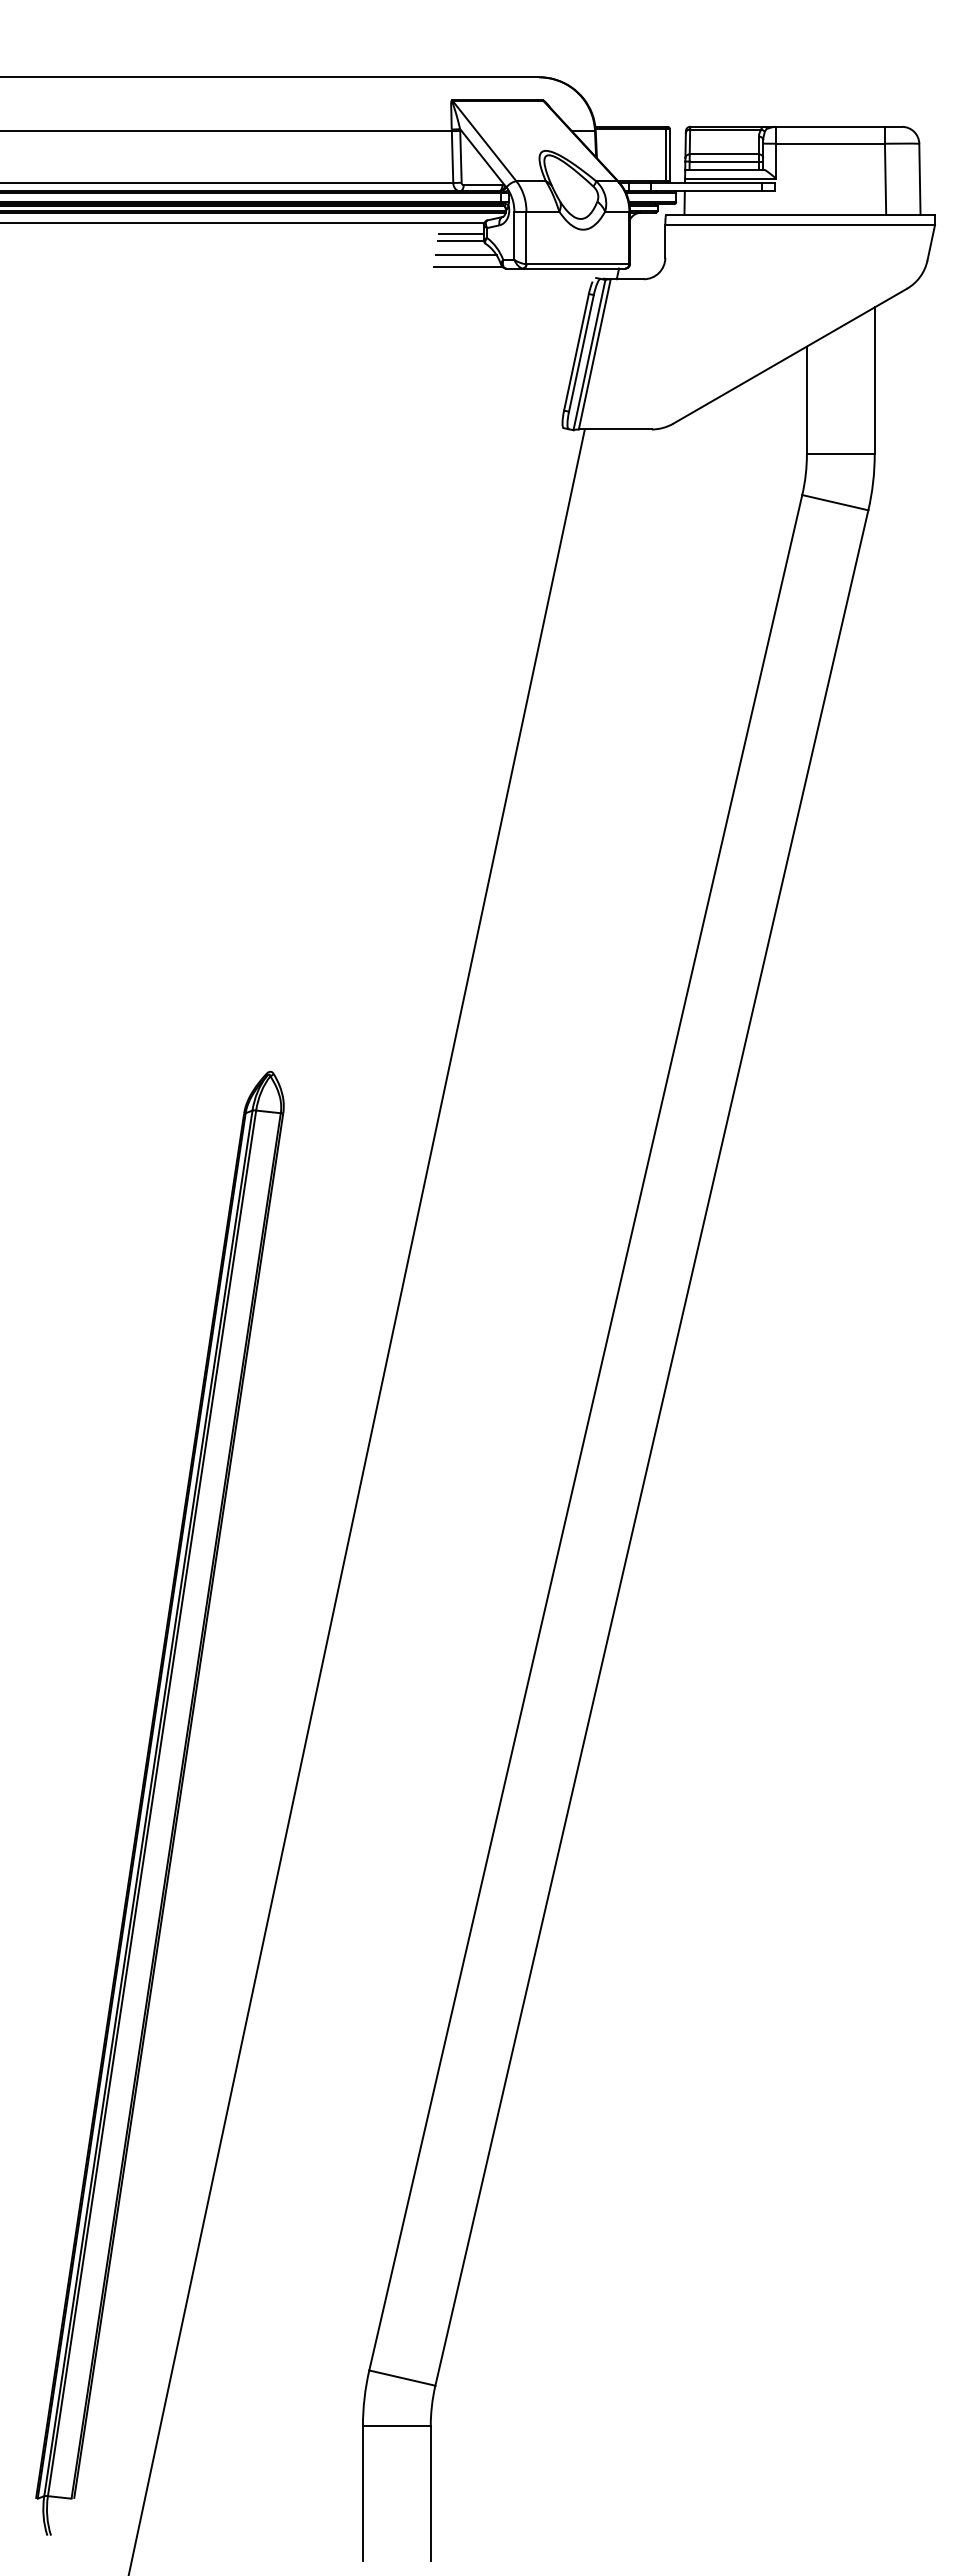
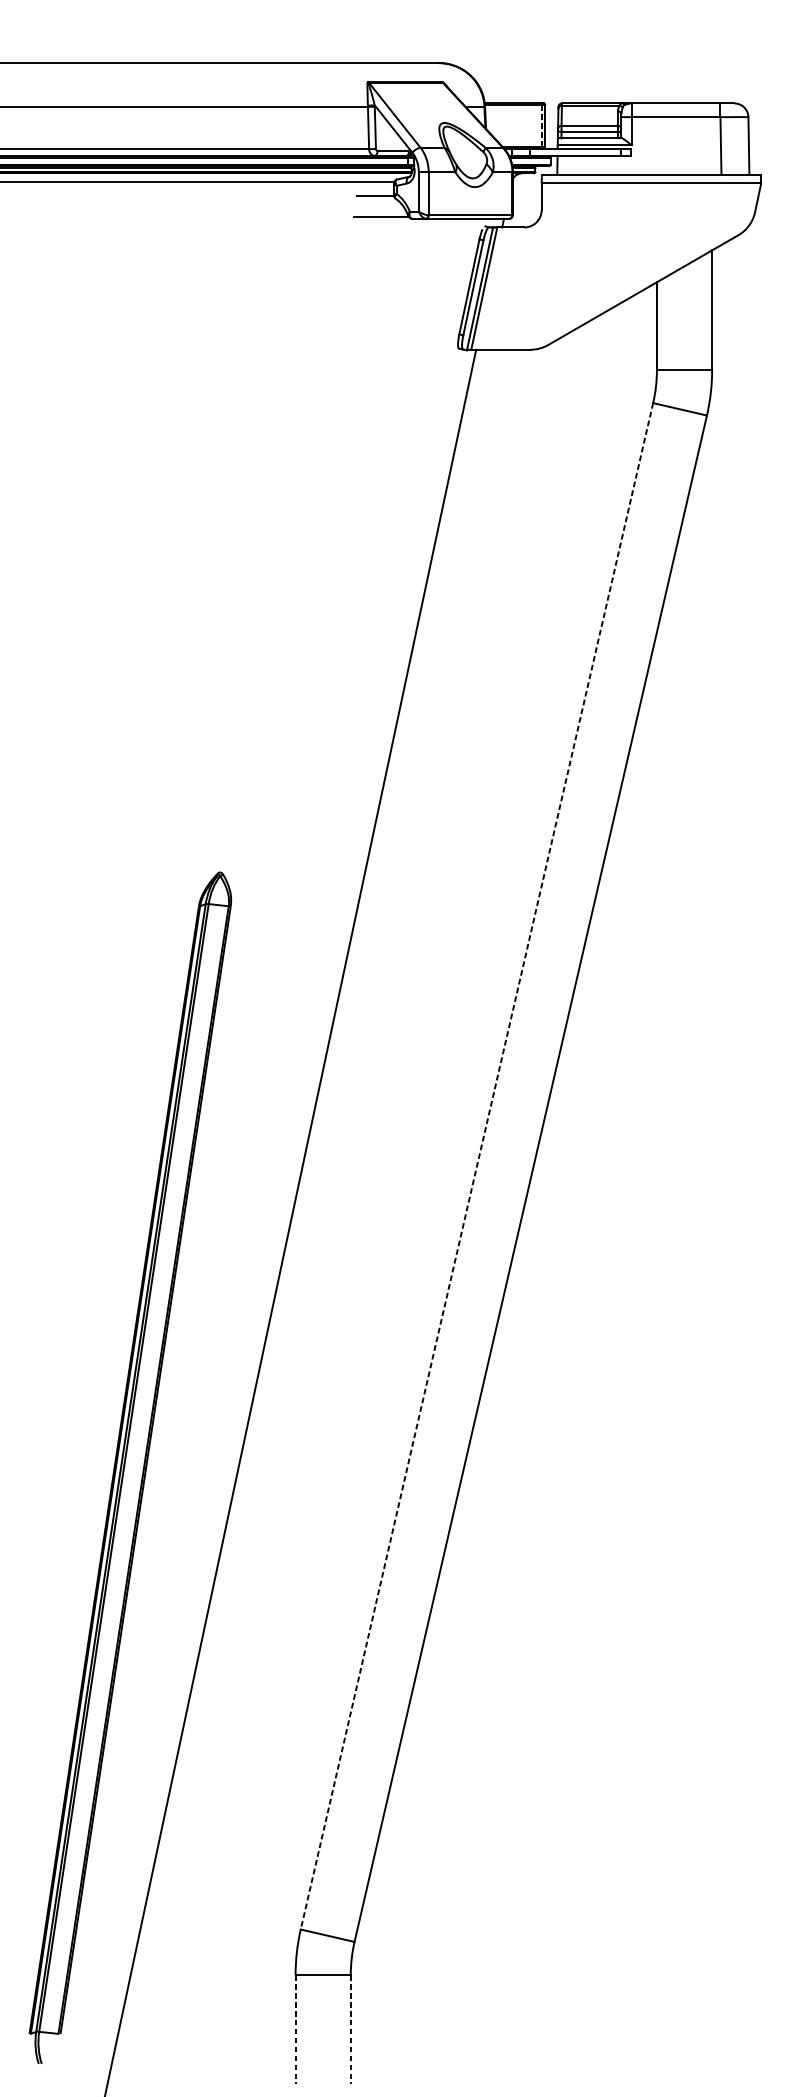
line: (665, 154) -> (541, 125), solid -> dashed
line: (461, 234) -> (375, 191), removed
line: (466, 255) -> (379, 208), removed
line: (585, 1433) -> (476, 1166), solid -> dashed
line: (362, 2494) -> (295, 2030), solid -> dashed
line: (430, 2494) -> (350, 2030), solid -> dashed

